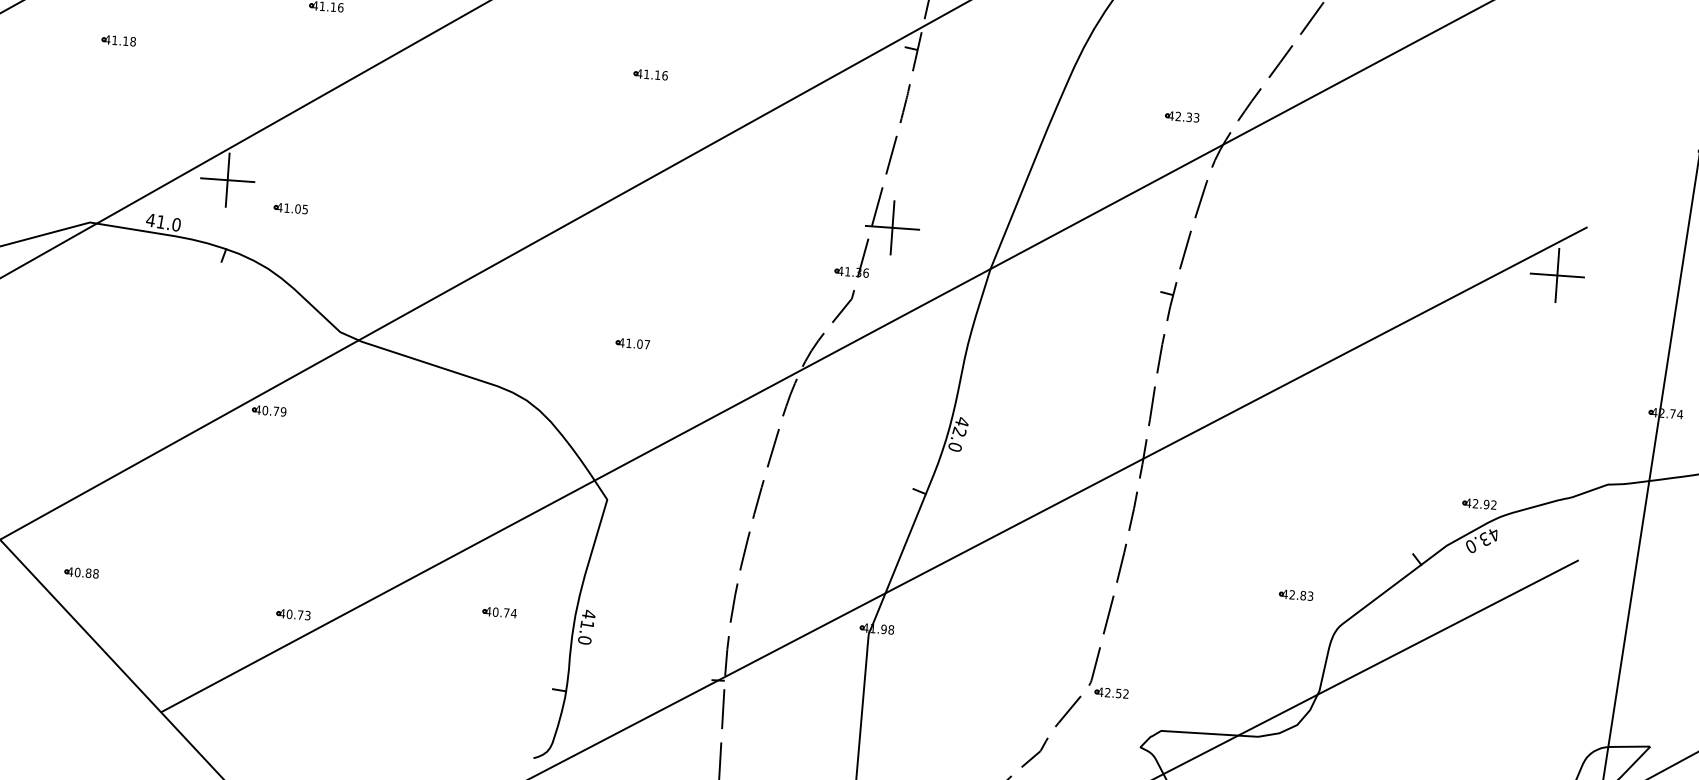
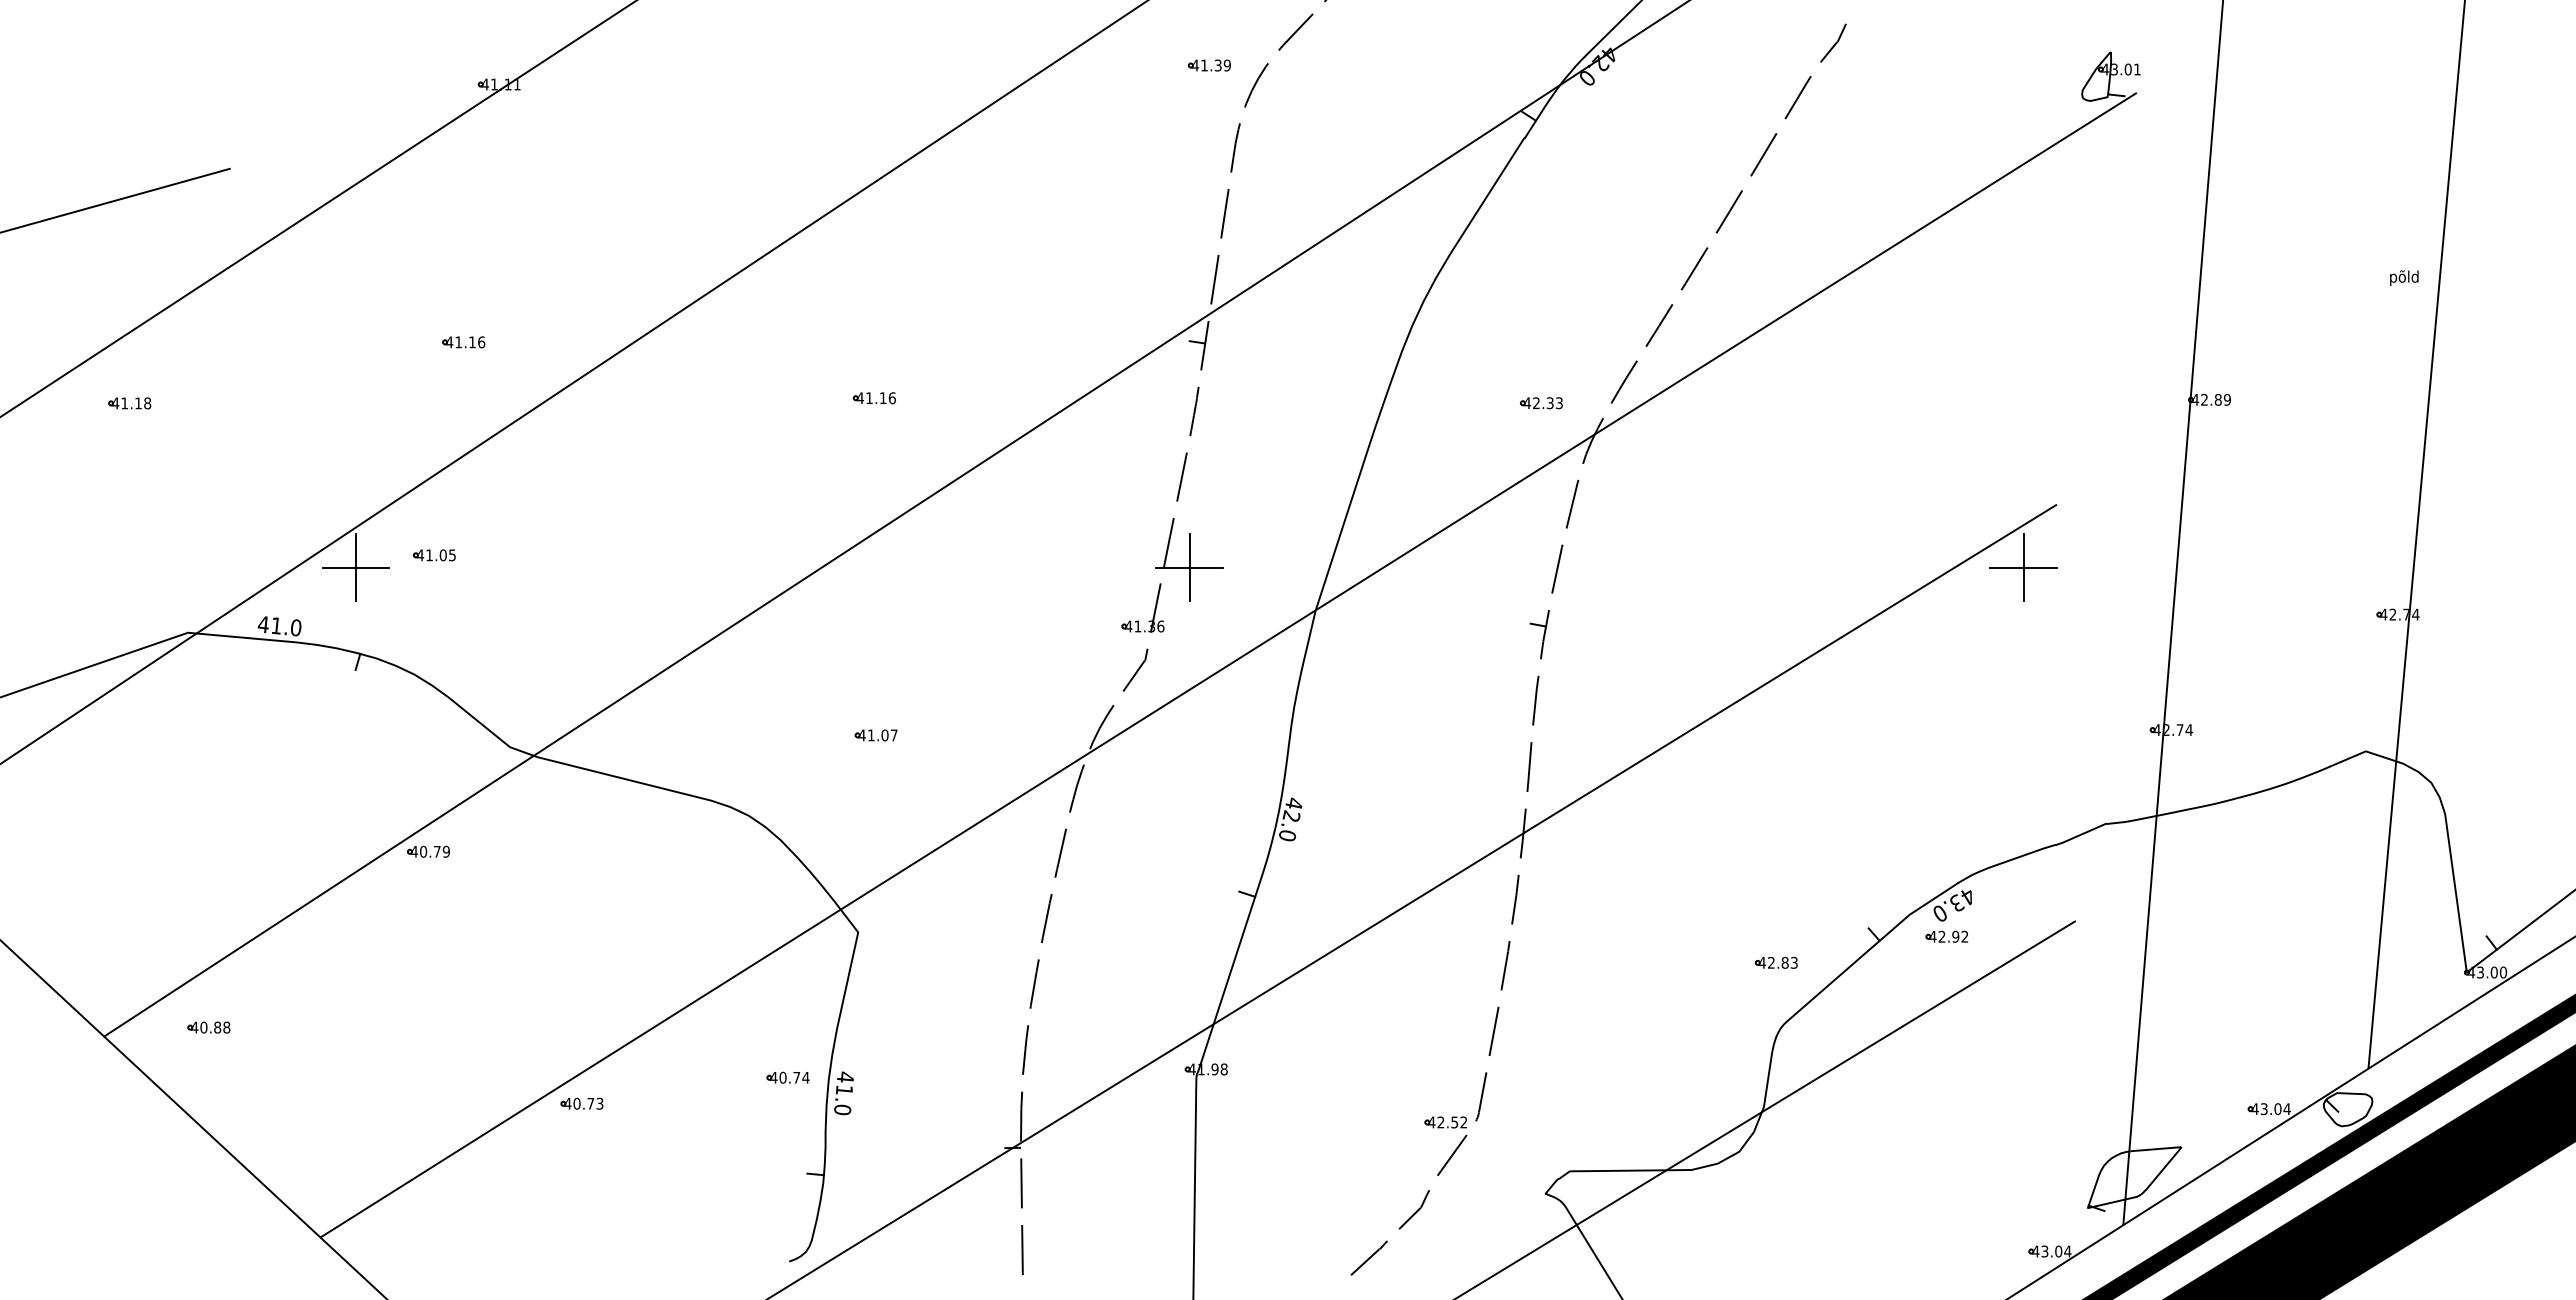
part: (118, 40) -> (129, 403), moved
part: (290, 208) -> (434, 555), moved
part: (1479, 503) -> (1946, 936), moved
part: (81, 572) -> (208, 1027), moved
part: (1295, 594) -> (1775, 962), moved
part: (499, 612) -> (787, 1077), moved
part: (293, 614) -> (581, 1103), moved
part: (1111, 693) -> (1445, 1122), moved

